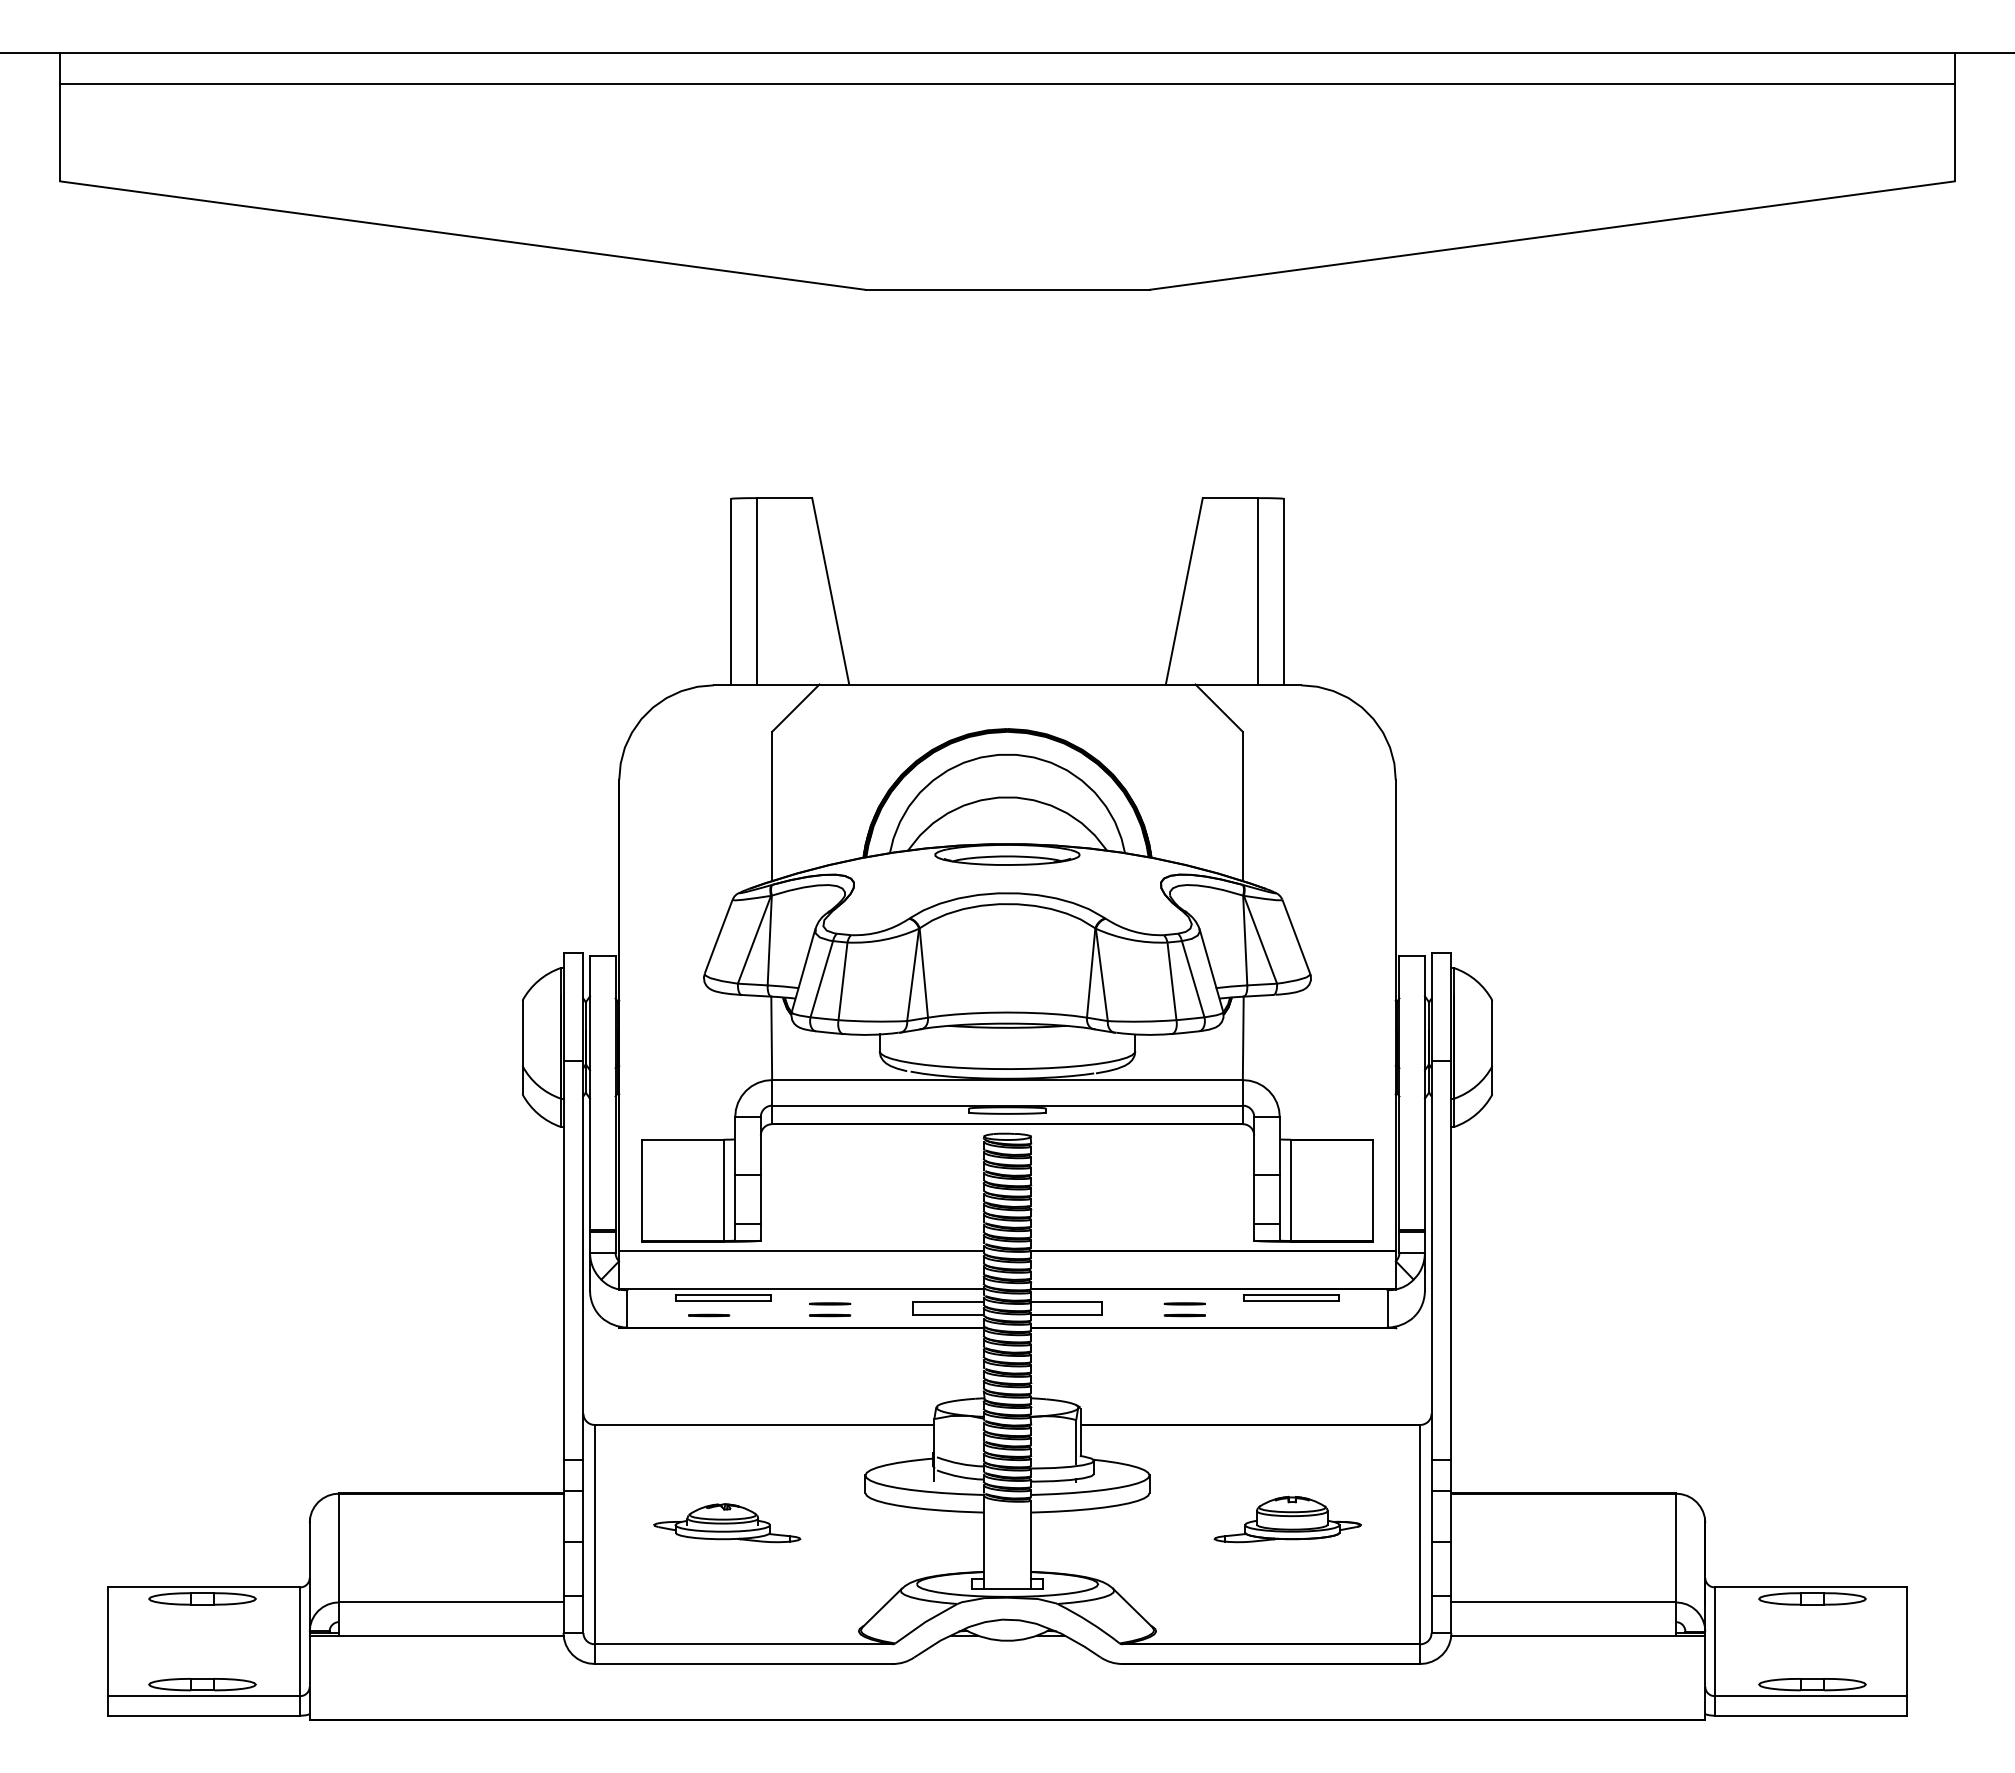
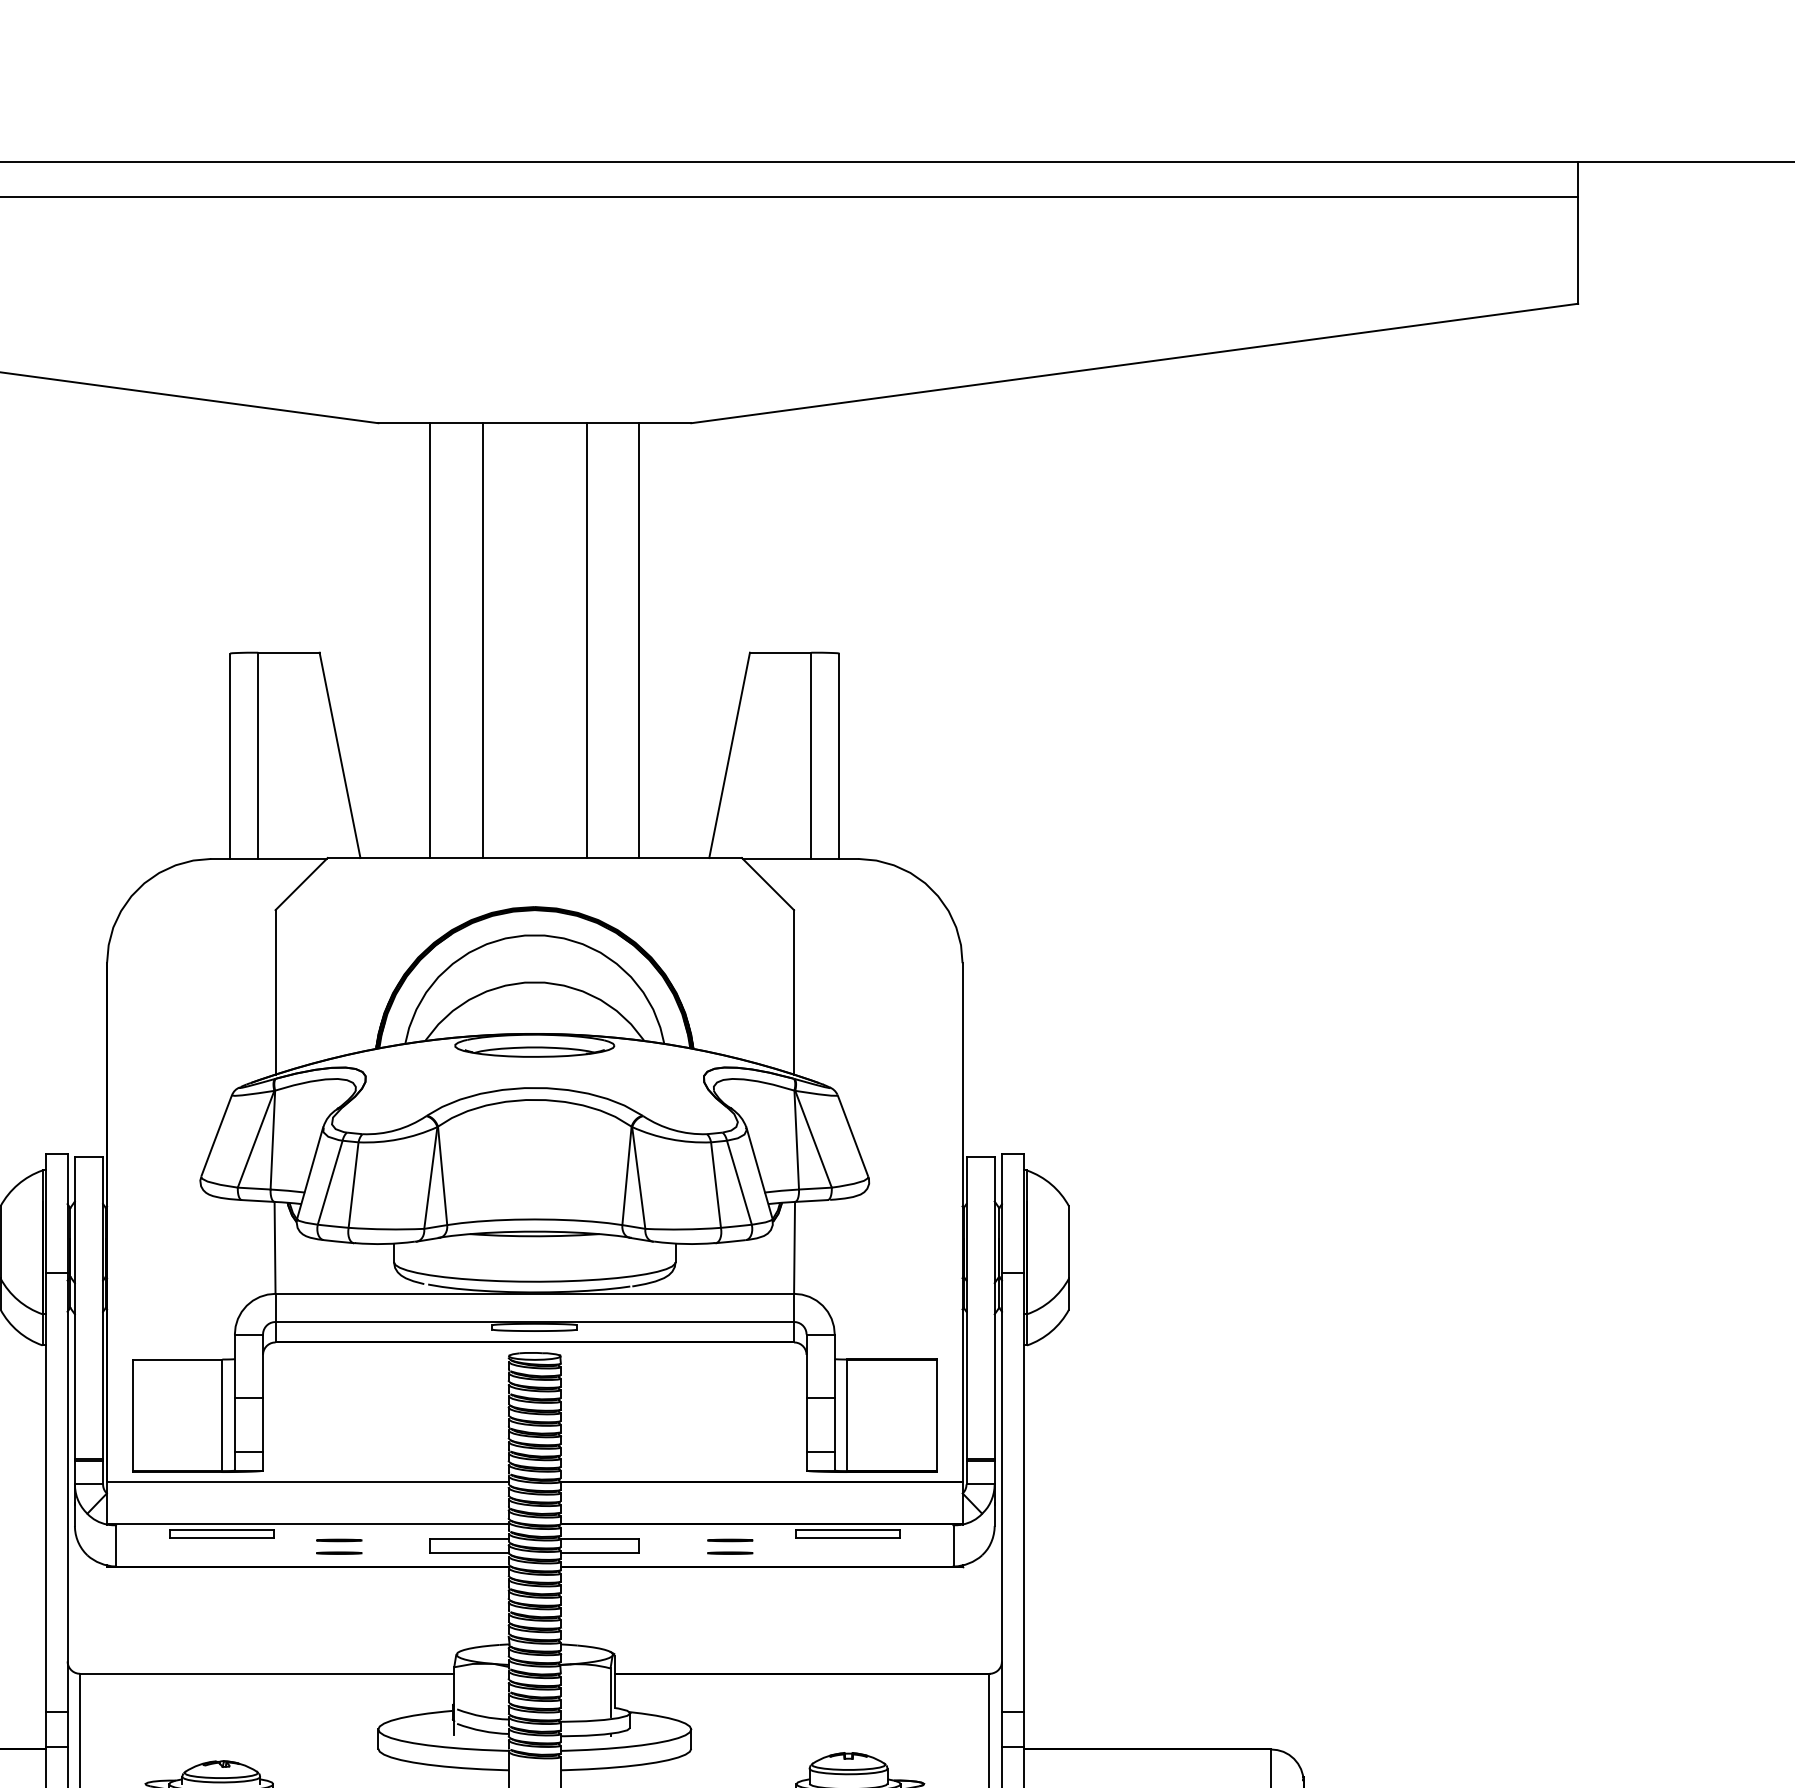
line: (912, 486) -> (430, 639), added
line: (960, 486) -> (483, 639), added
line: (1054, 486) -> (586, 639), added
line: (1102, 486) -> (639, 639), added
line: (709, 1315) -> (206, 1553), removed

